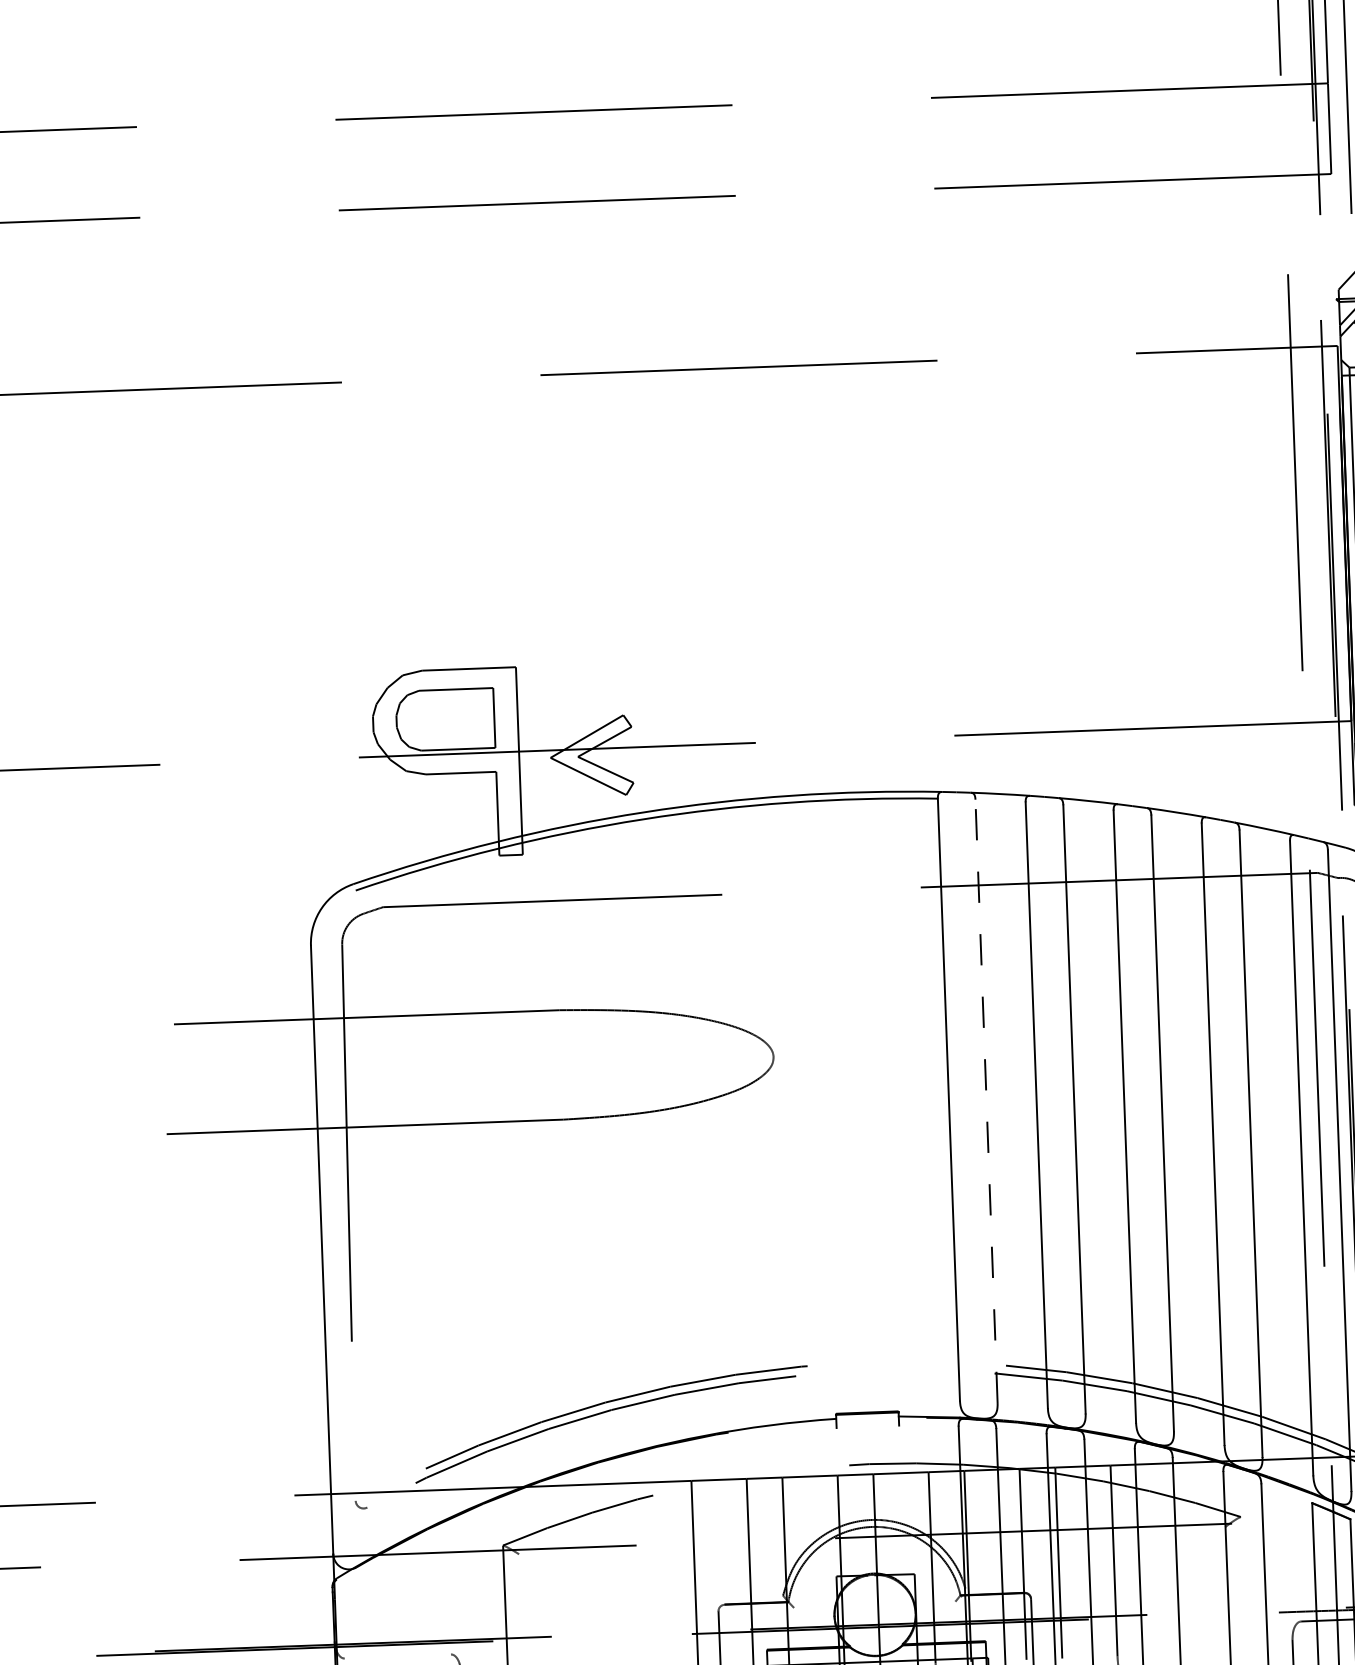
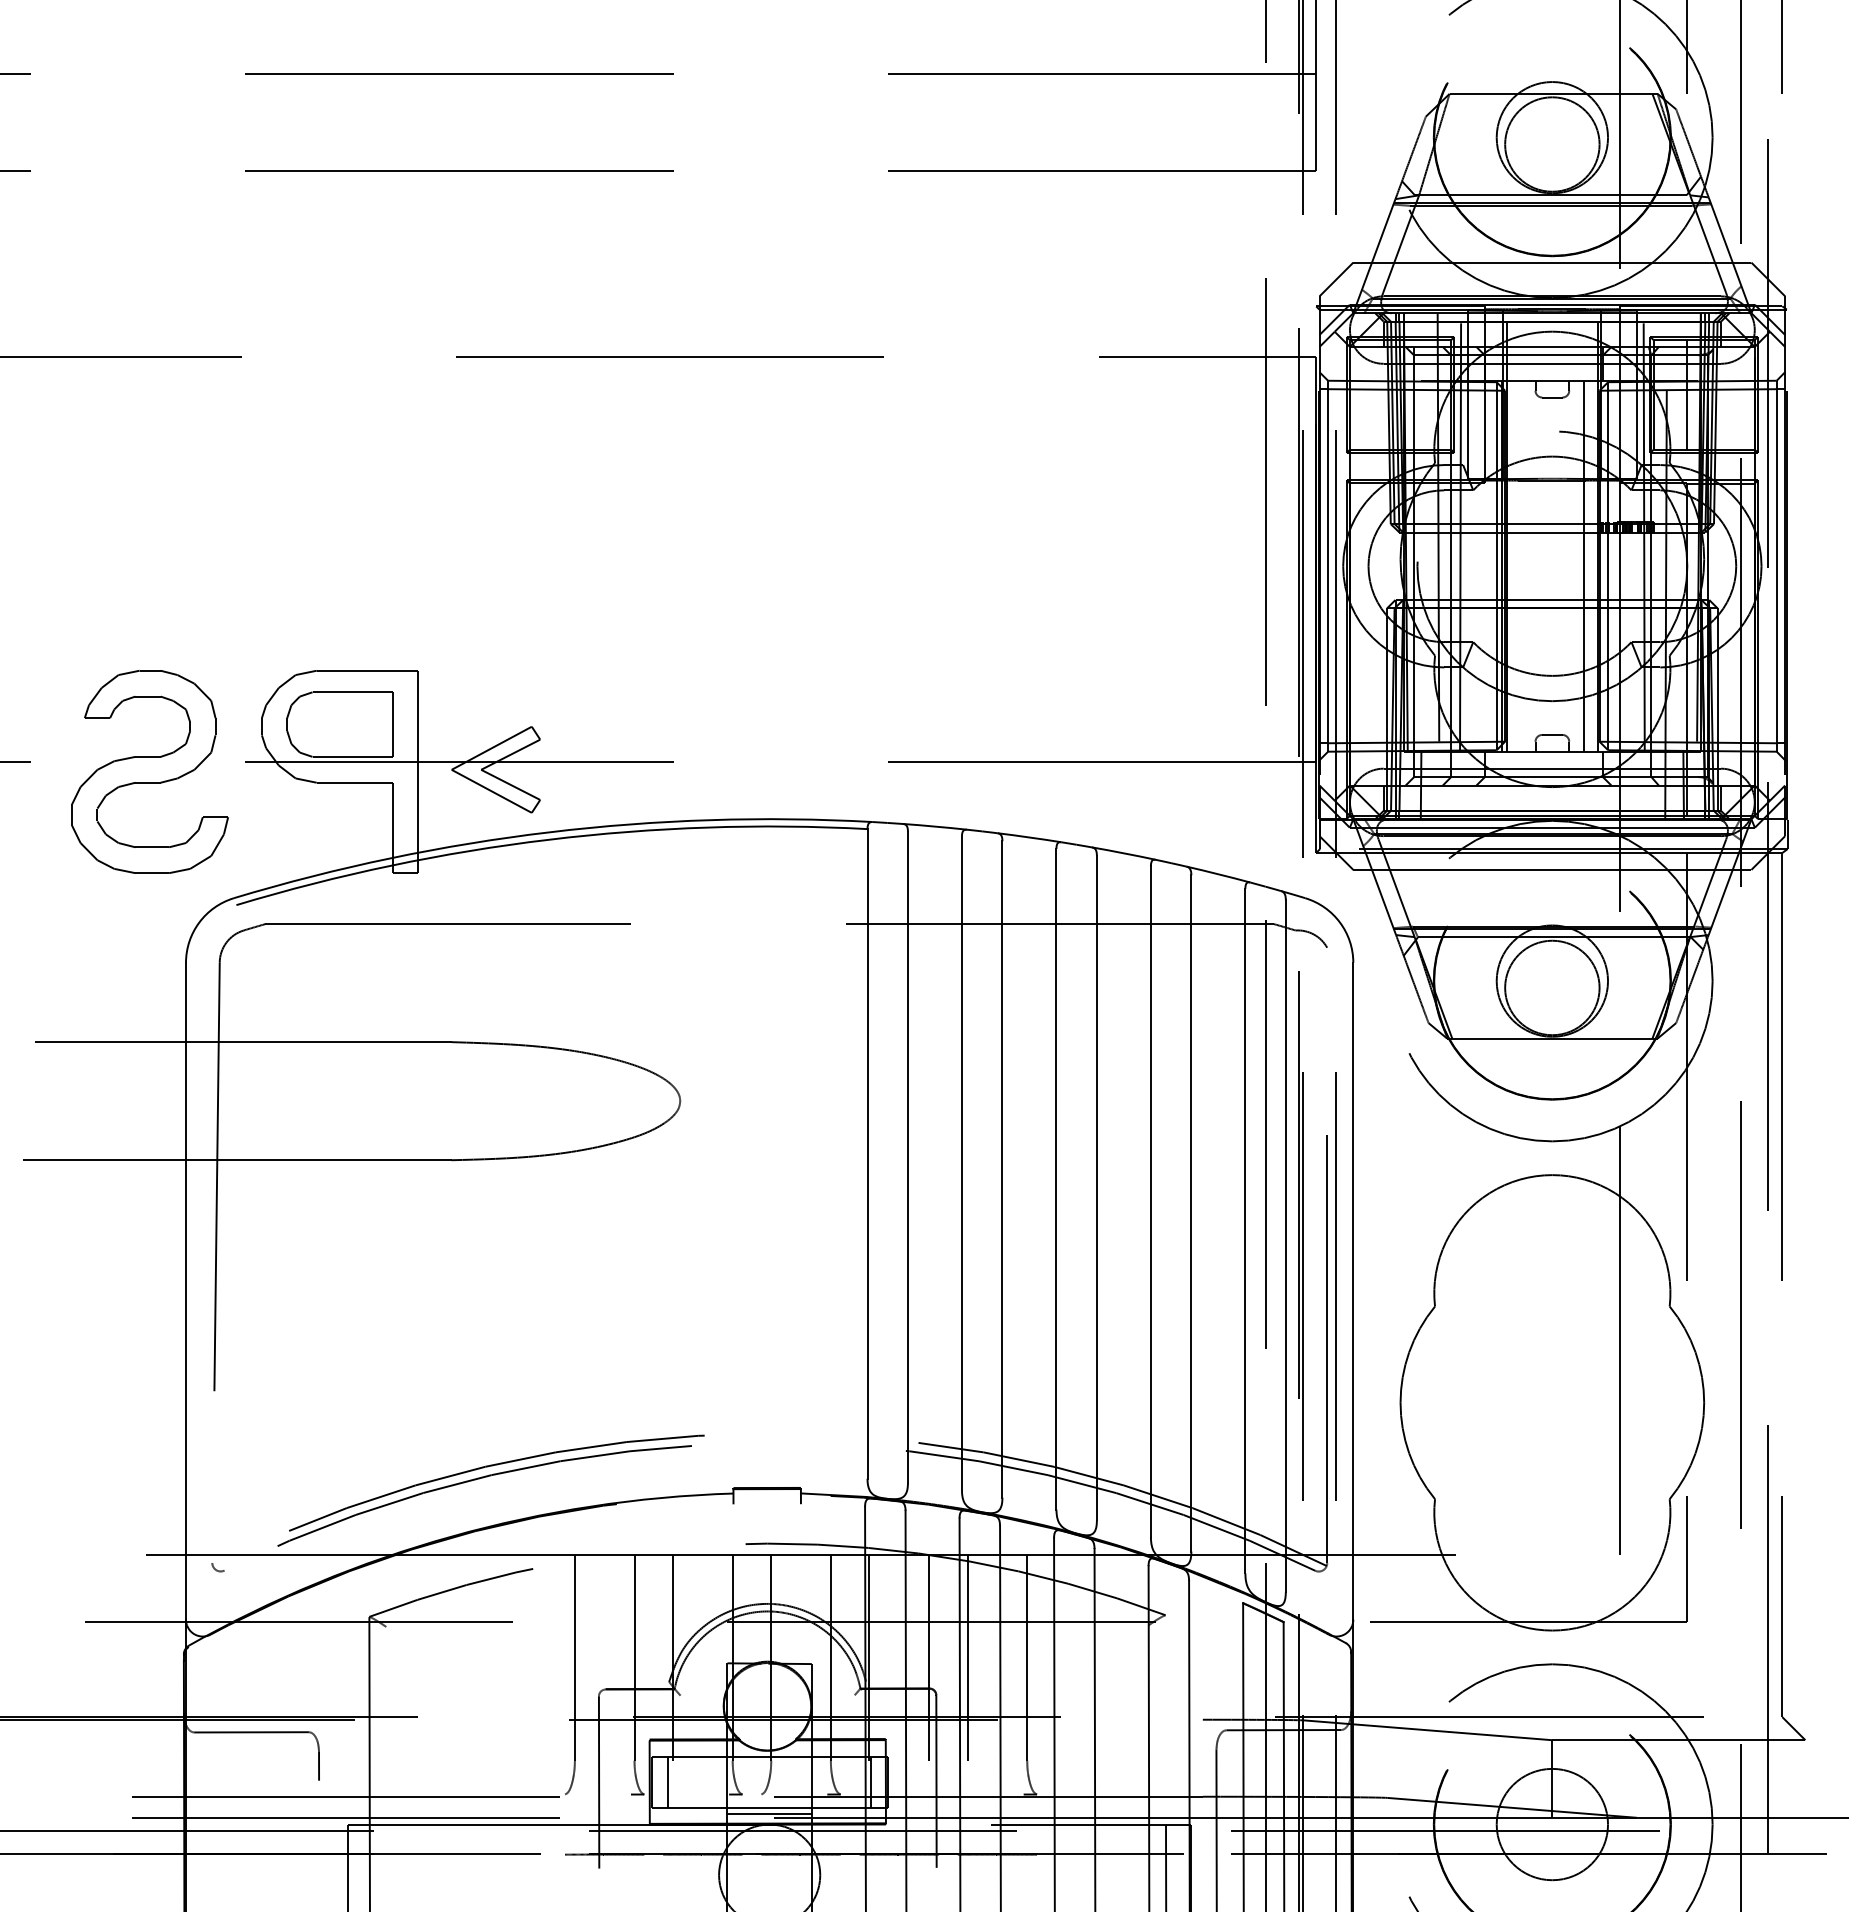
part: (270, 769) -> (149, 771), added
line: (986, 1101) -> (907, 1157), dashed -> solid
line: (397, 1656) -> (251, 1732), added

